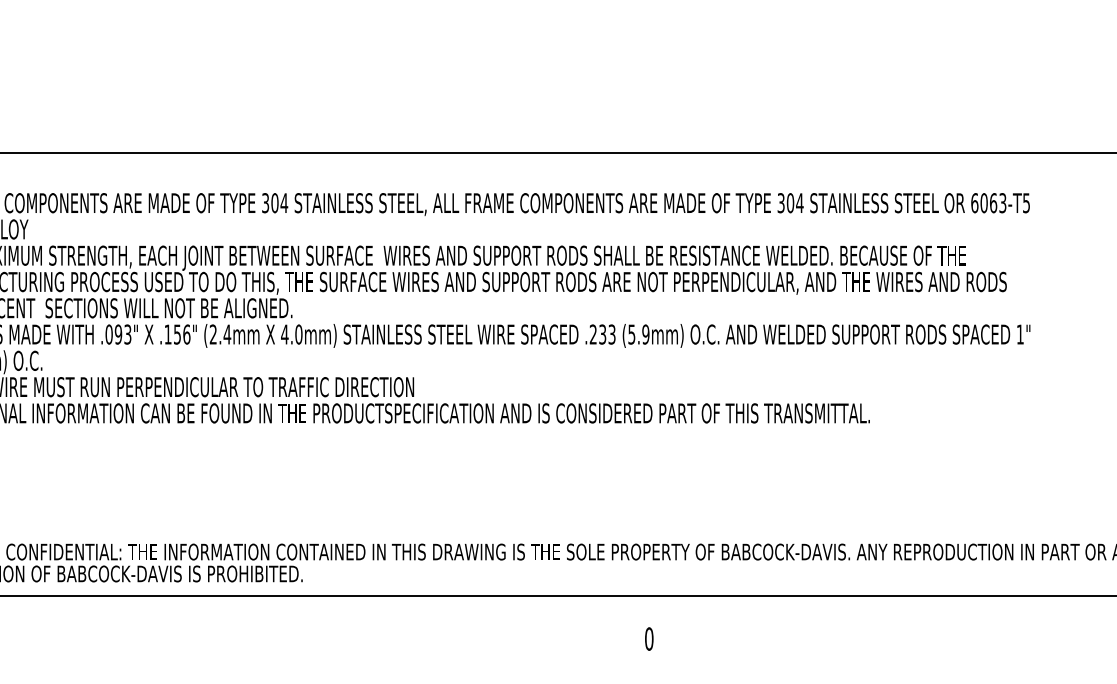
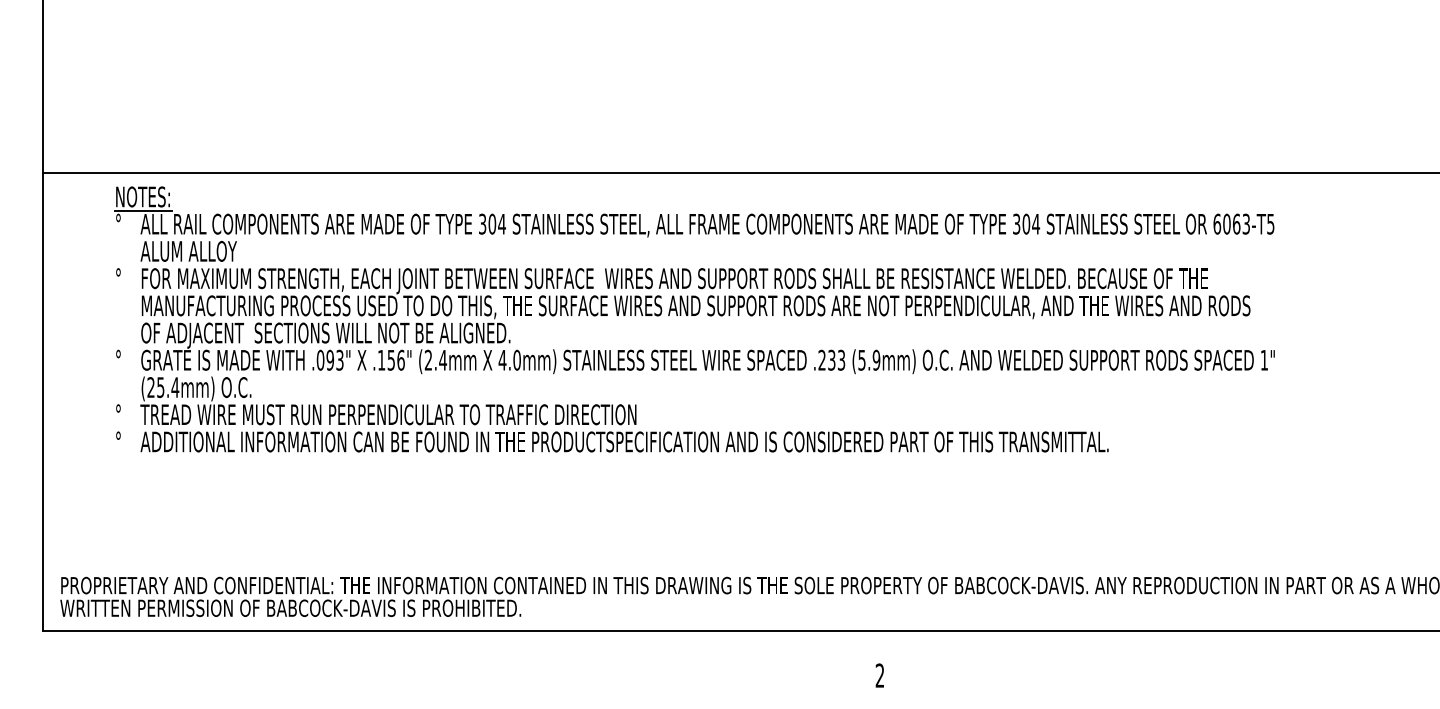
text: (648, 638) -> (879, 675), 0 -> 2

